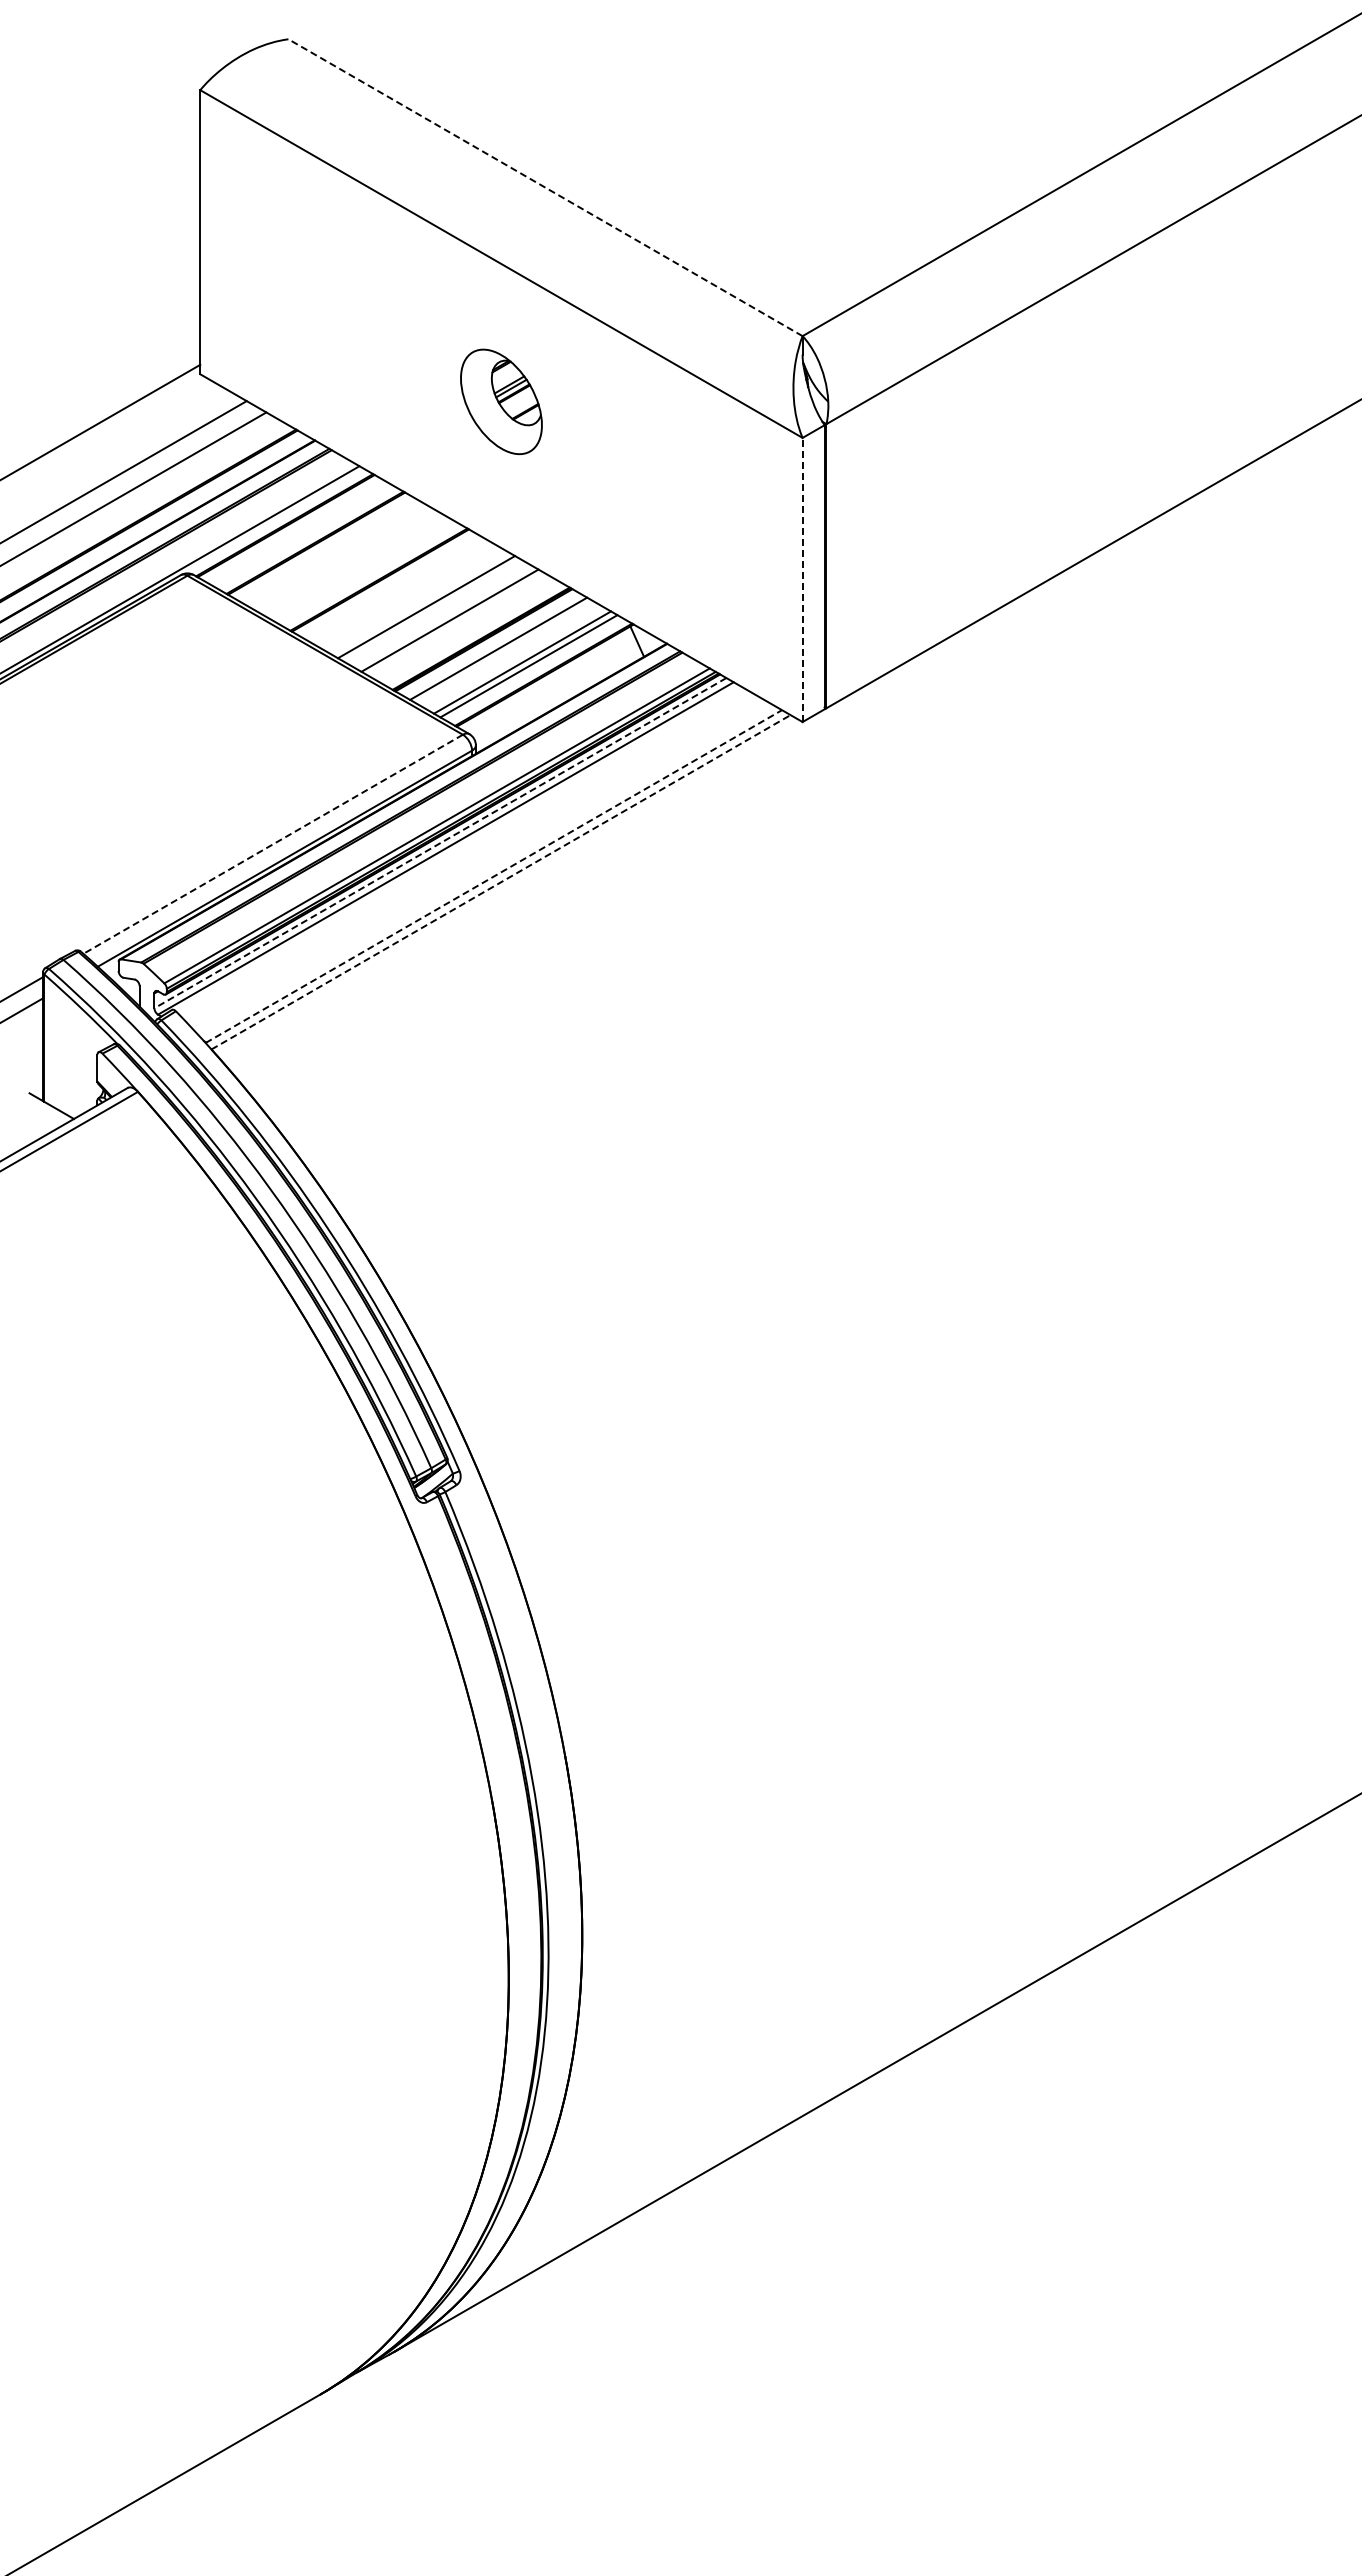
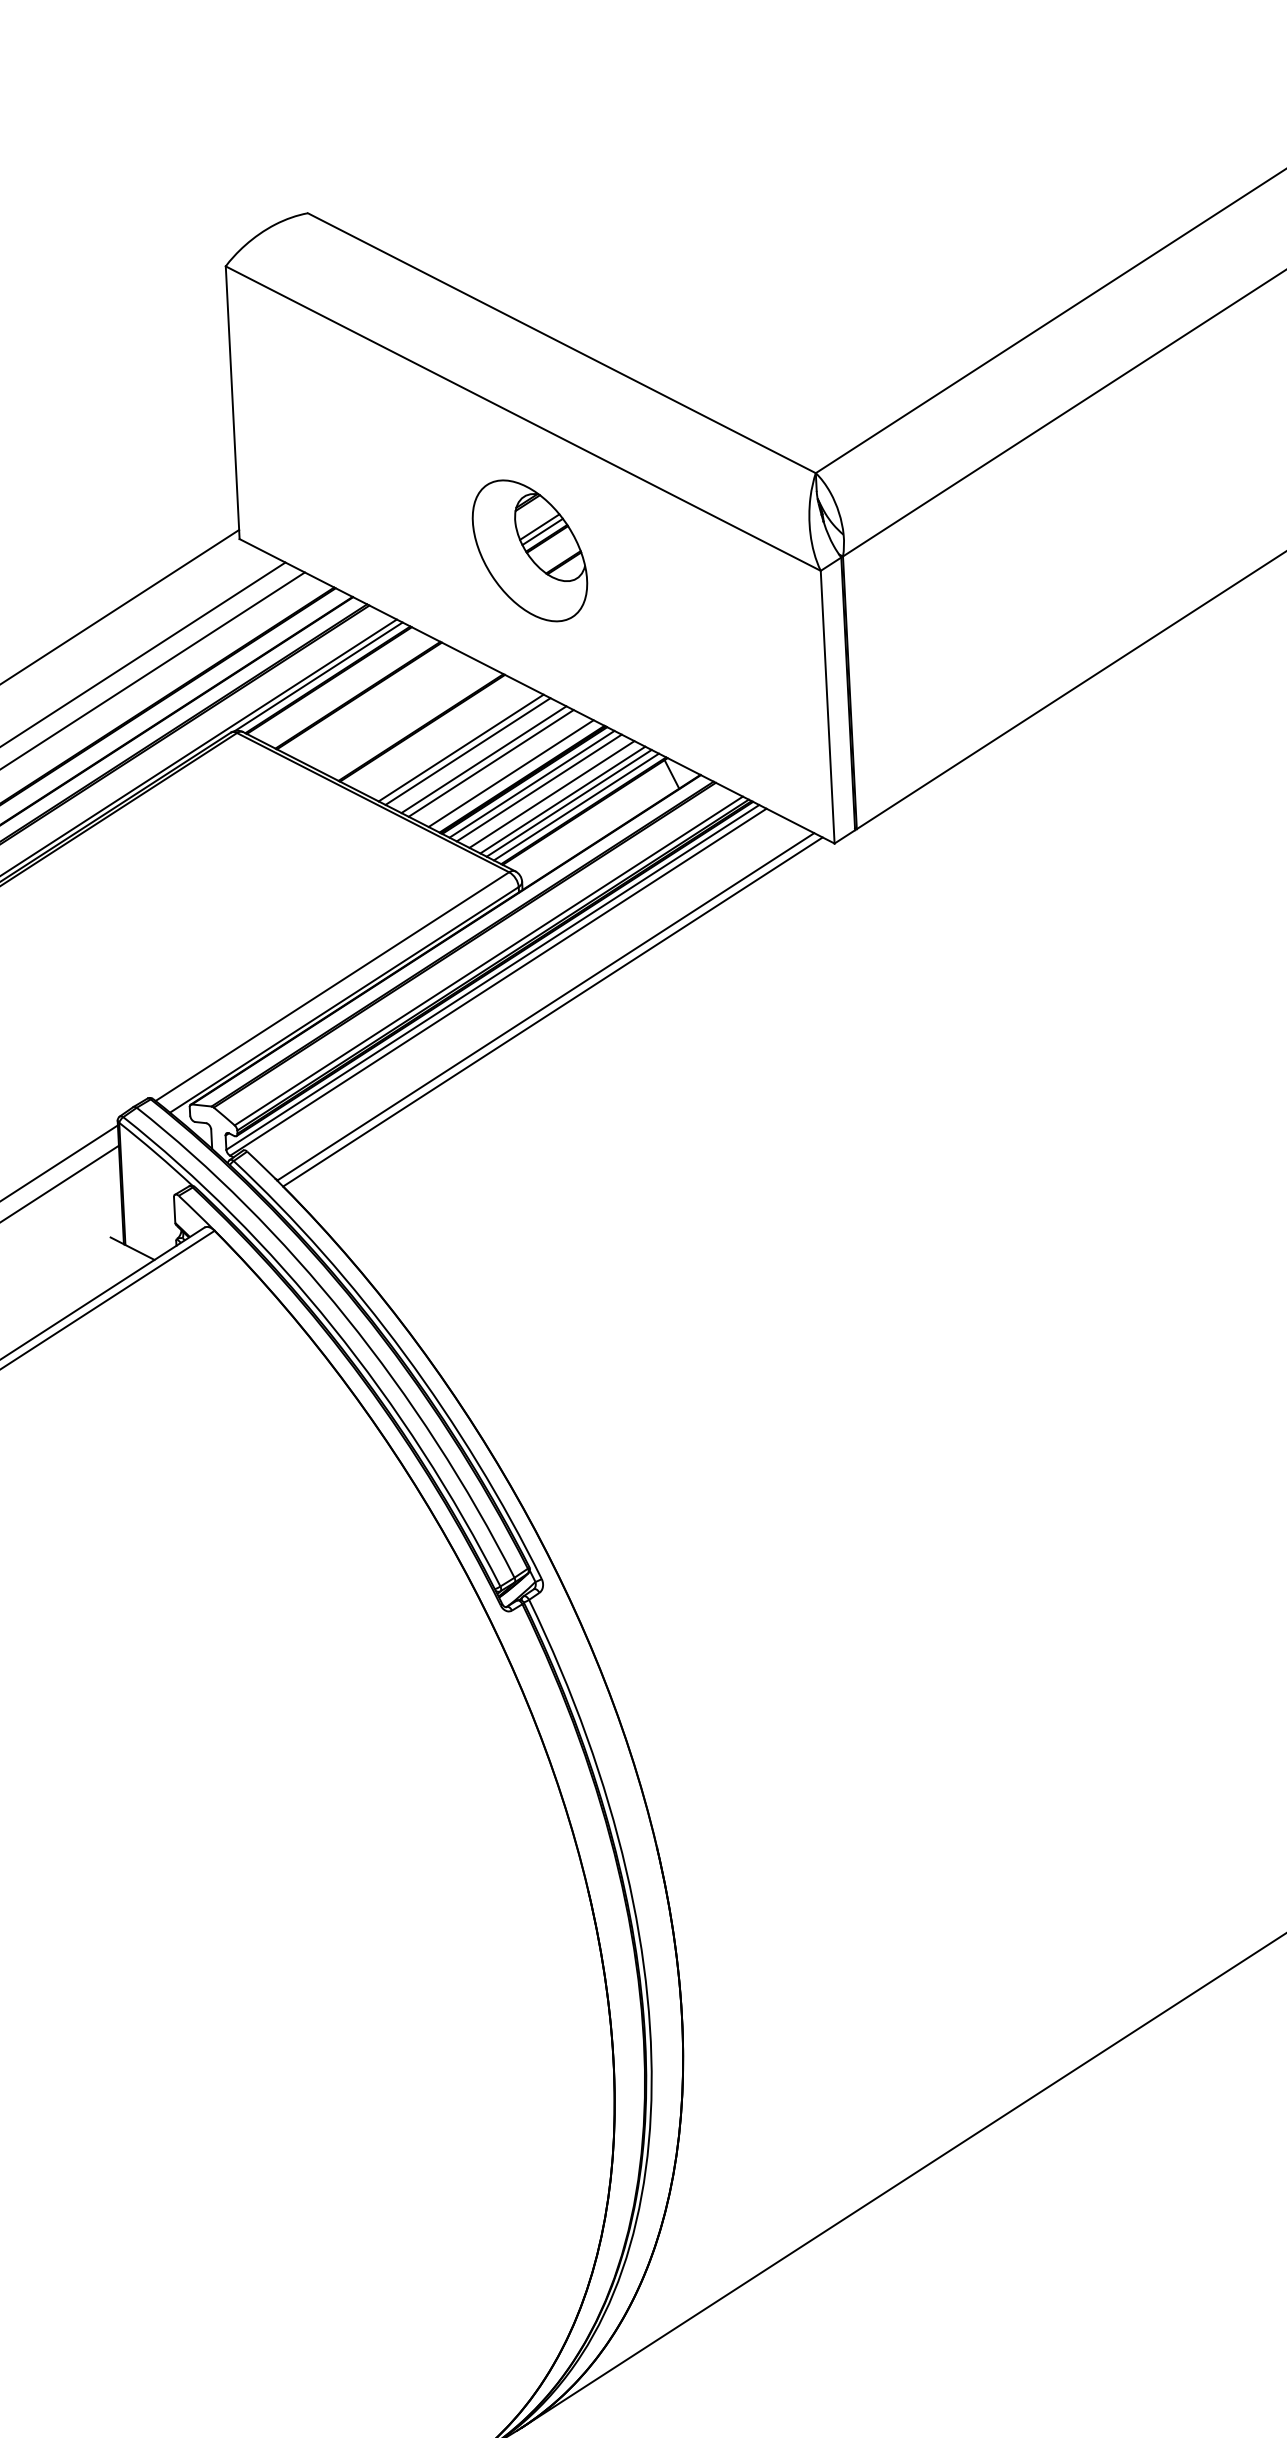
line: (545, 187) -> (561, 343), dashed -> solid
part: (501, 401) -> (530, 550), size x1.43
line: (275, 521) -> (318, 676), added
line: (802, 579) -> (827, 706), dashed -> solid
line: (419, 603) -> (461, 748), added
line: (442, 616) -> (483, 759), added
line: (469, 632) -> (510, 773), added
line: (490, 644) -> (531, 784), added
line: (511, 656) -> (551, 794), added
line: (535, 670) -> (575, 807), added
line: (439, 843) -> (491, 977), dashed -> solid
line: (272, 844) -> (331, 986), dashed -> solid
line: (493, 876) -> (545, 1006), dashed -> solid
line: (501, 882) -> (553, 1012), dashed -> solid

